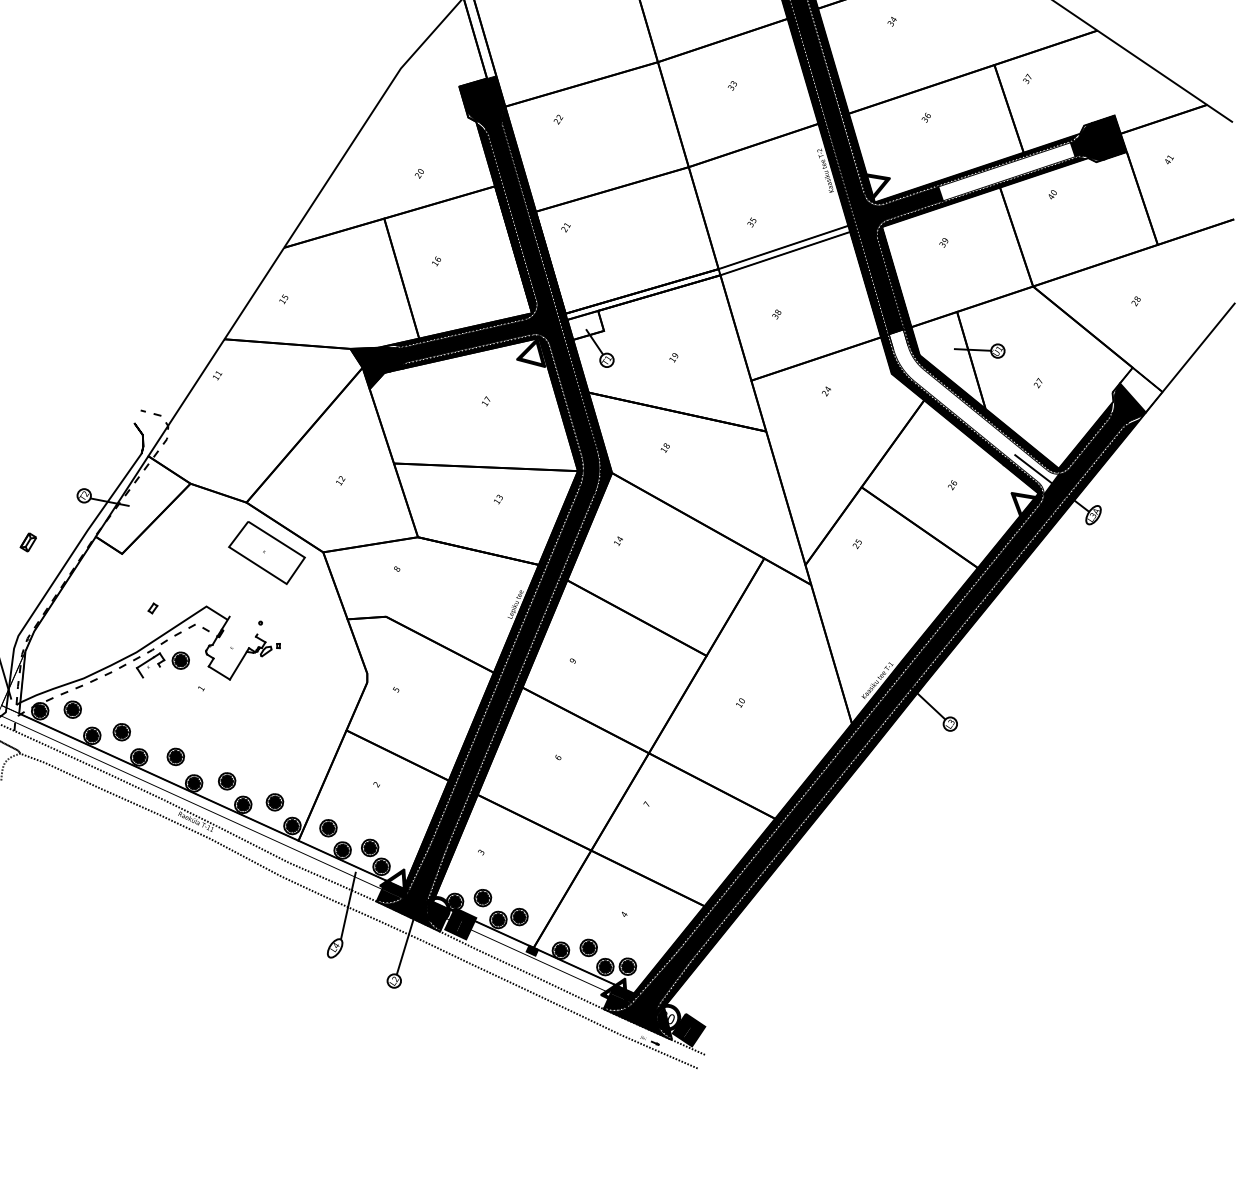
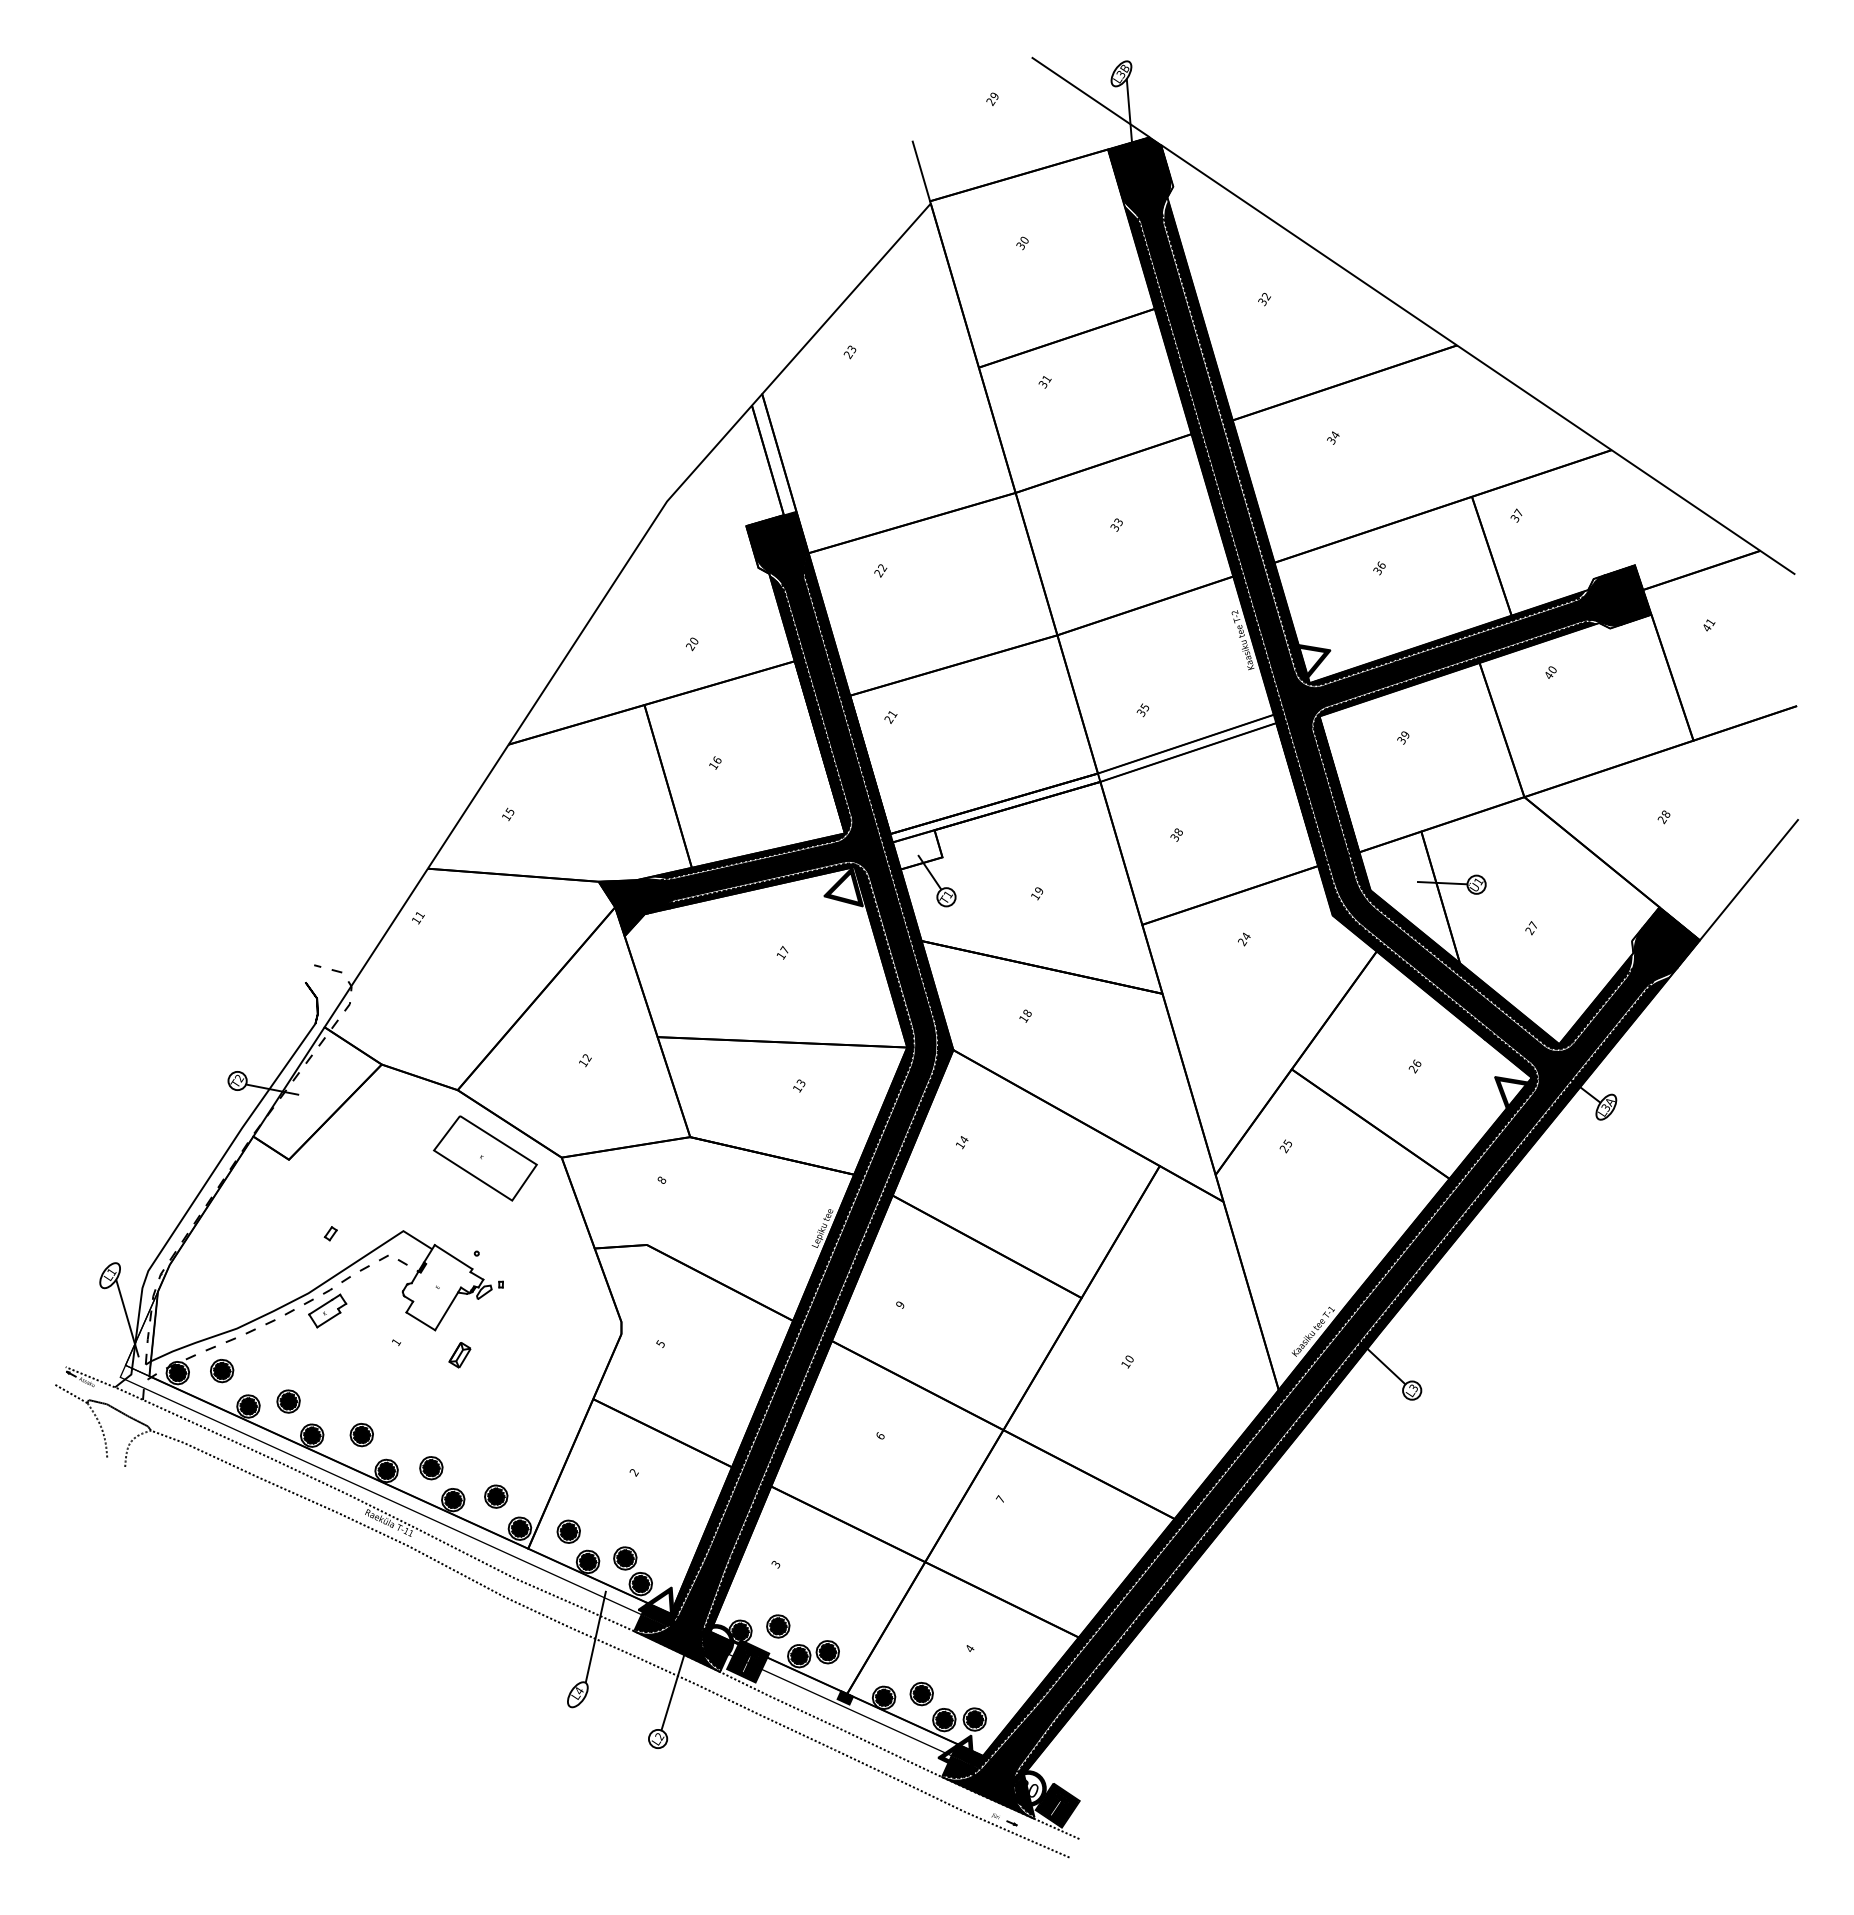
fill: (1006, 171) -> (1488, 641), added
fill: (1140, 390) -> (1670, 937), added
fill: (973, 411) -> (1443, 966), added
part: (28, 542) -> (459, 1355), moved
line: (243, 625) -> (453, 1257), added
part: (180, 660) -> (368, 1304), removed
line: (151, 671) -> (328, 1319), added

